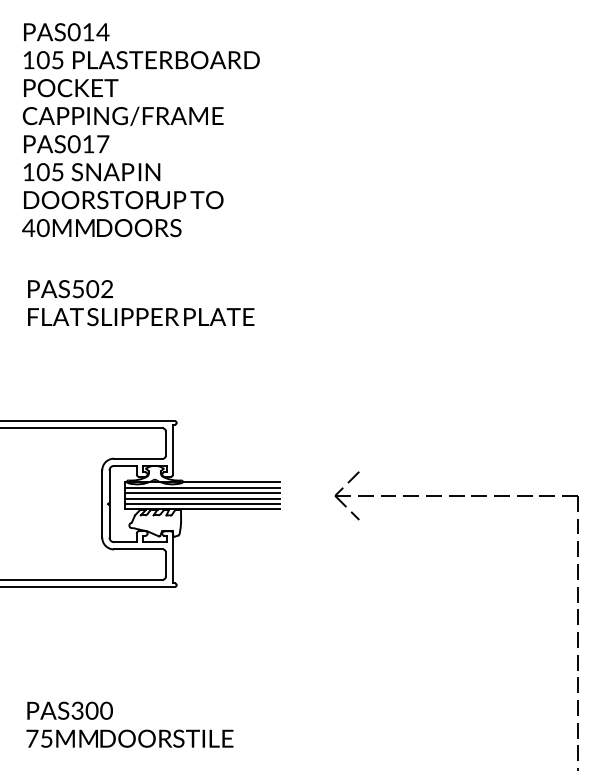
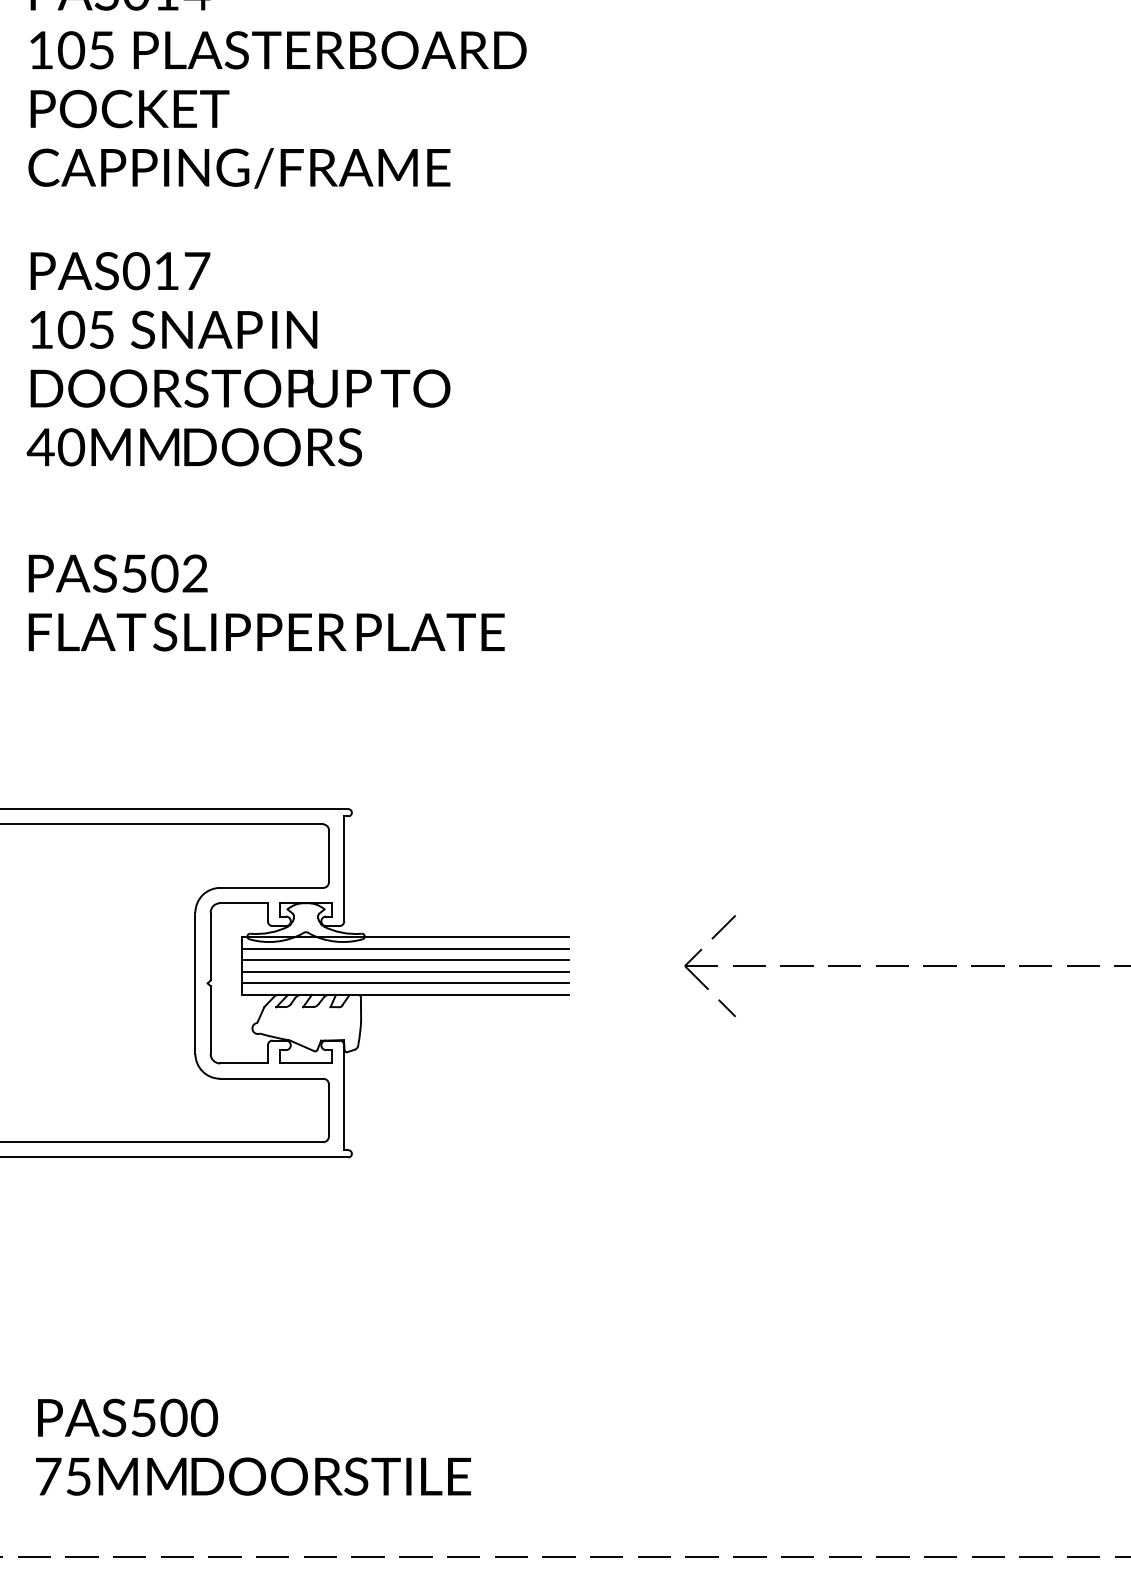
text: (122, 186) -> (237, 359), moved
text: (141, 303) -> (267, 603), moved
text: (77, 710) -> (143, 1417), PAS300 -> PAS500

